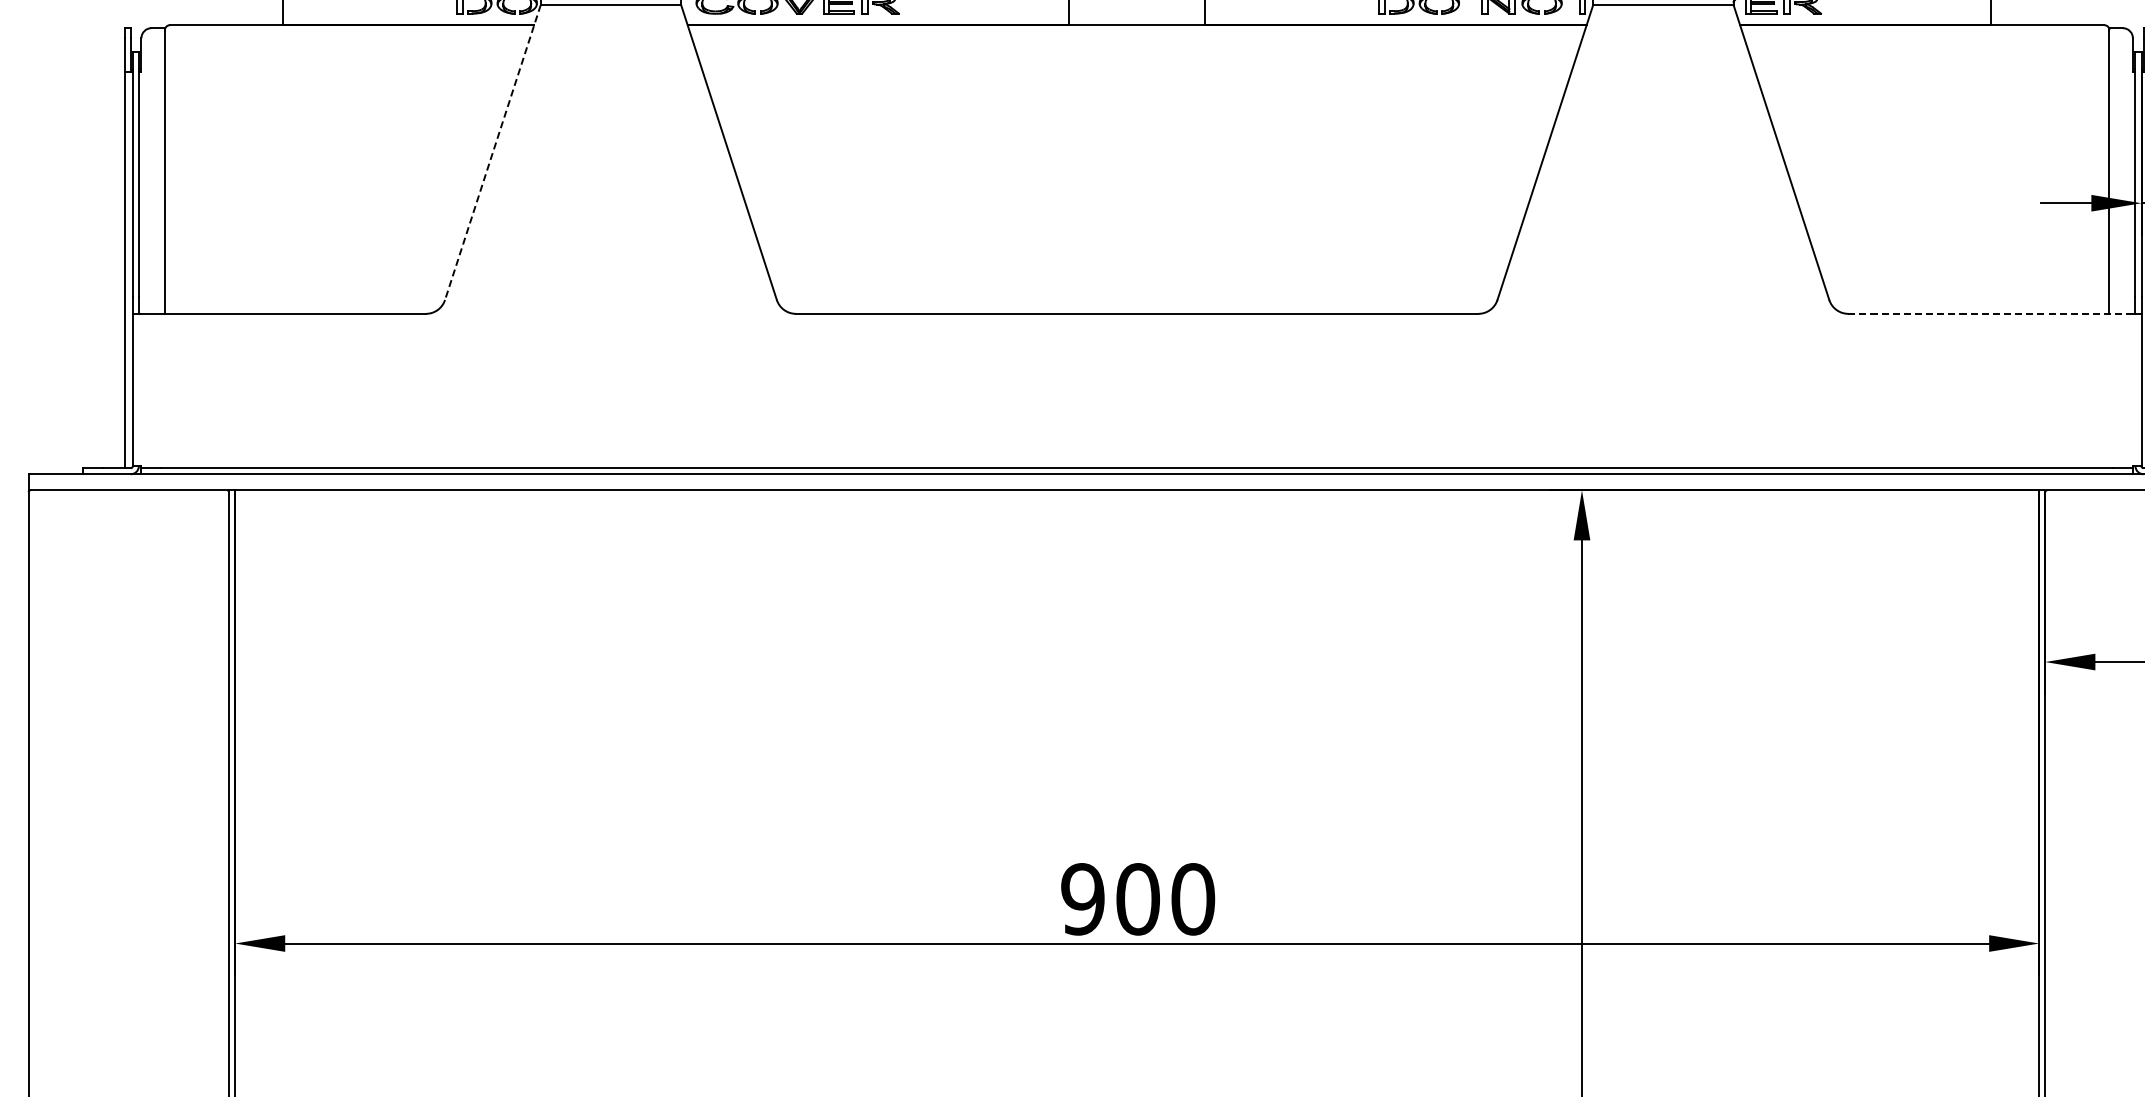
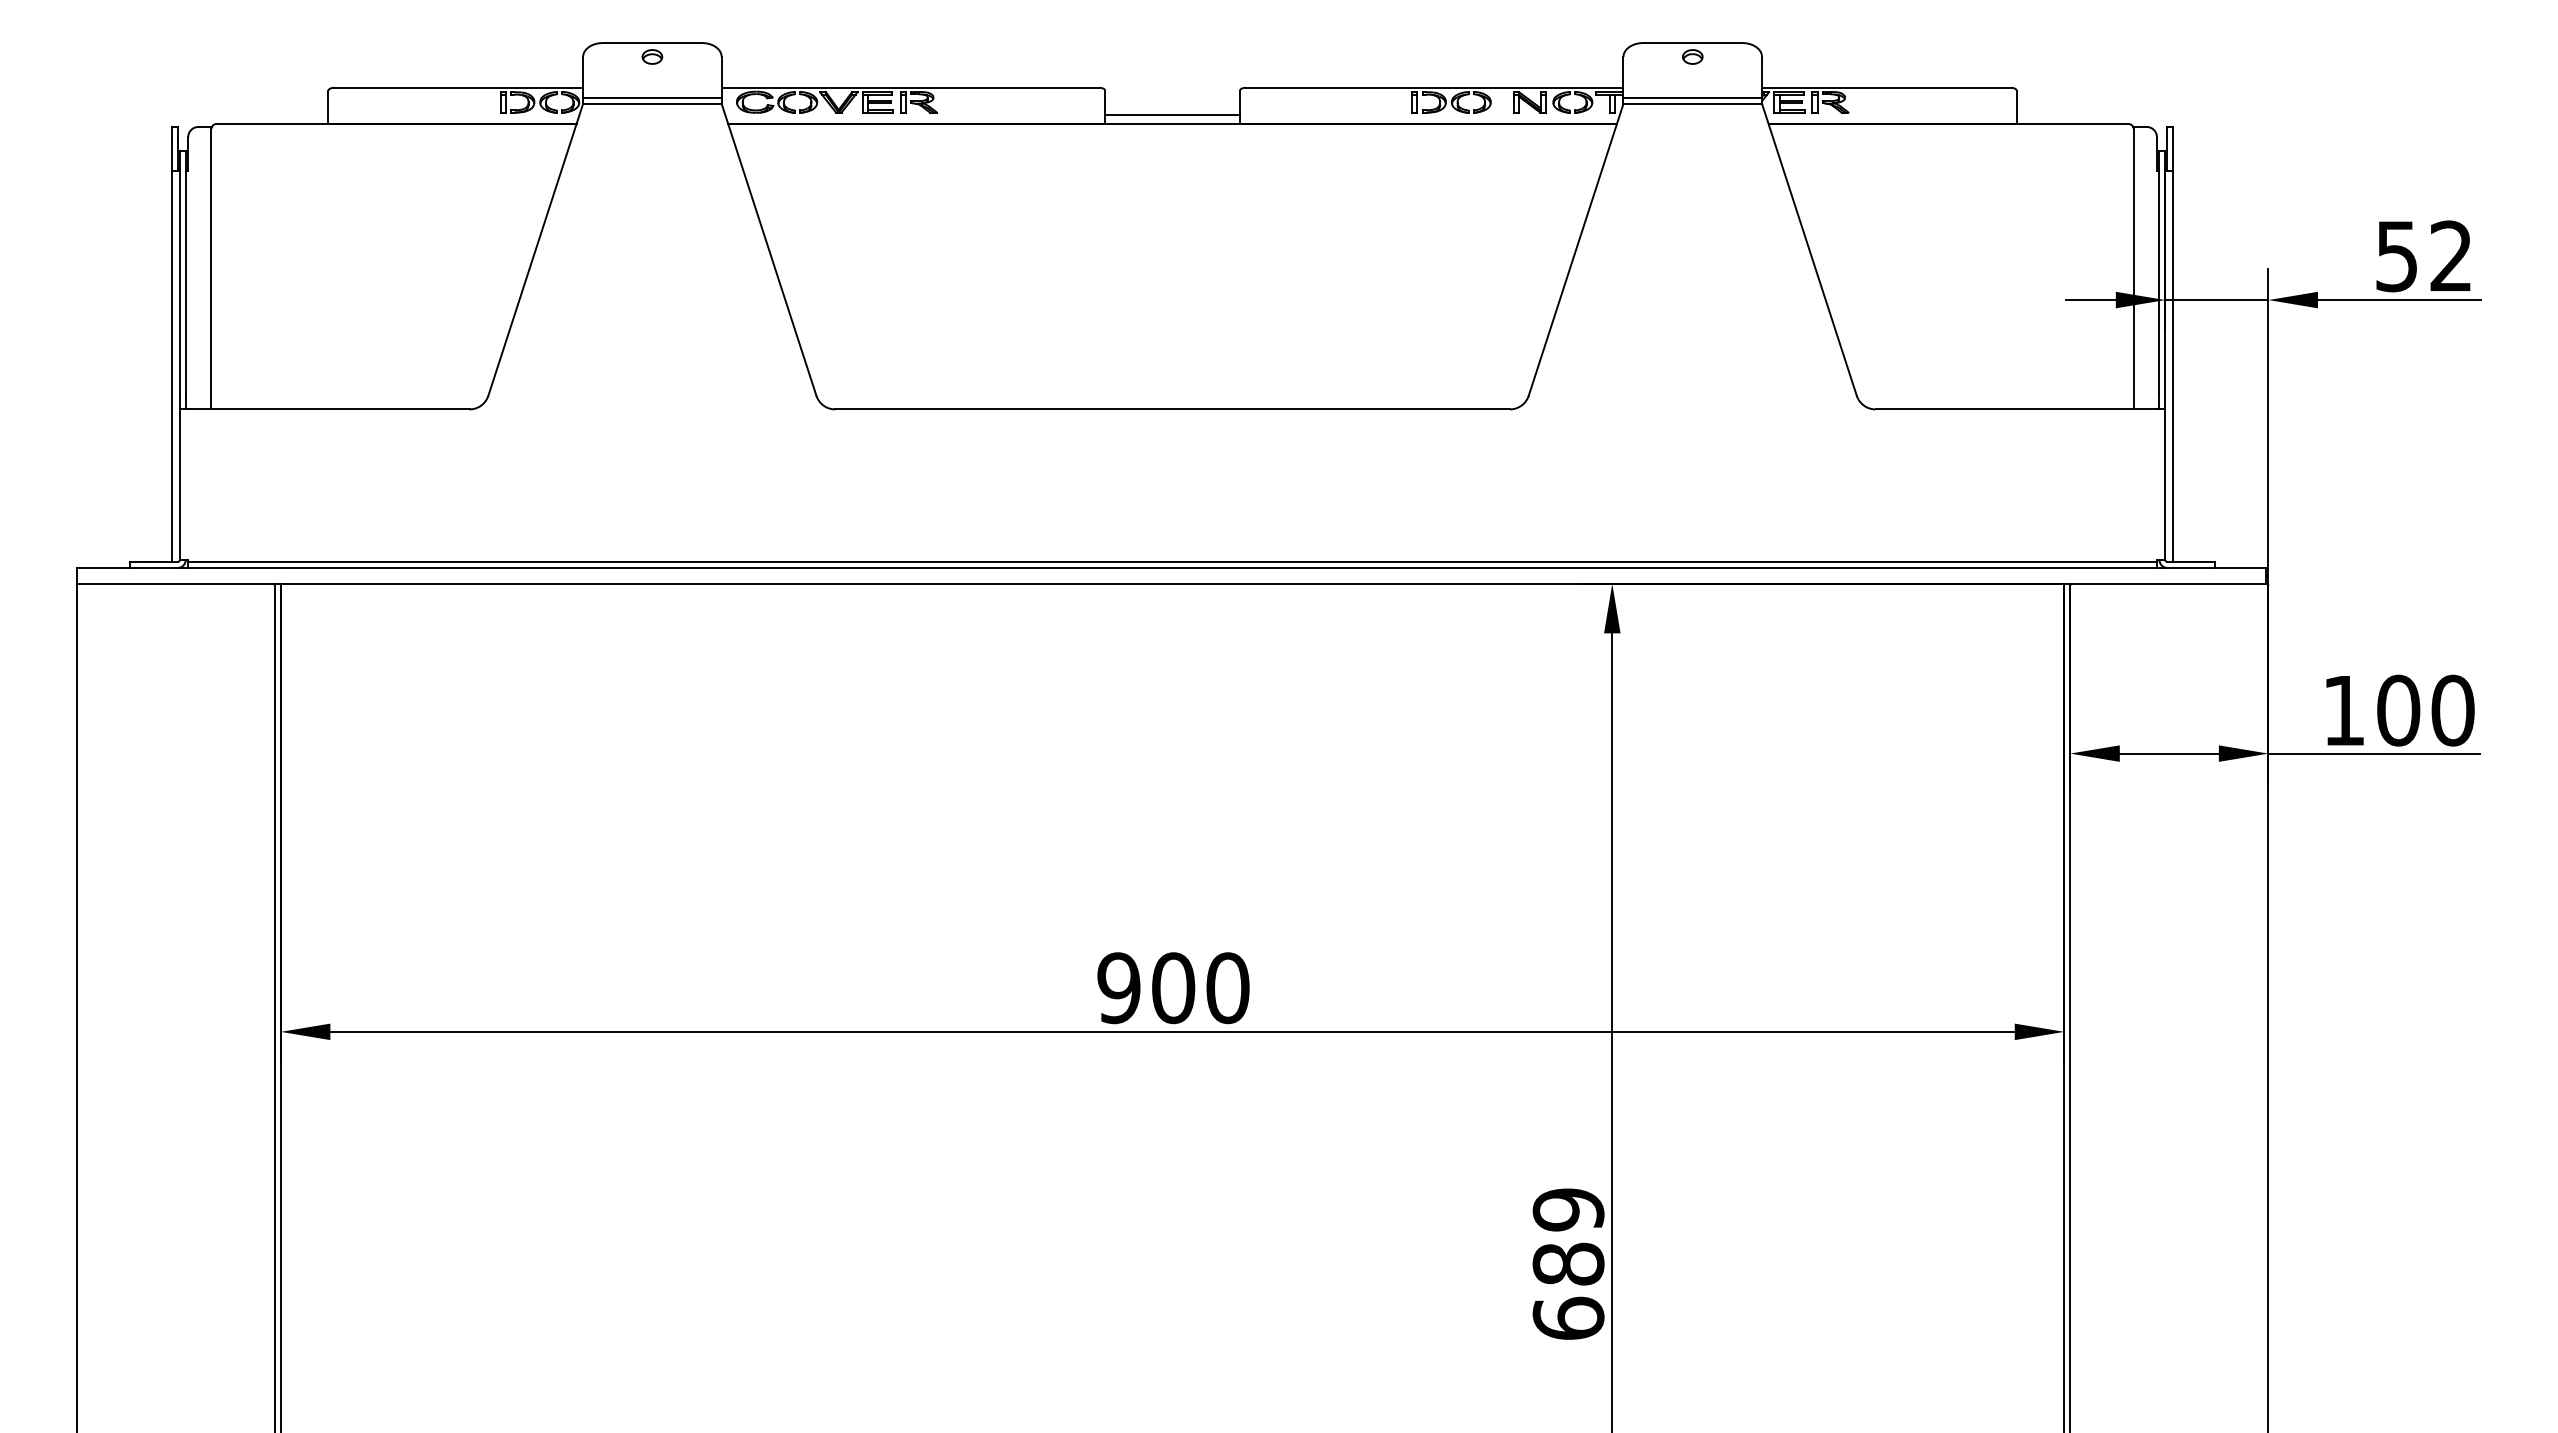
line: (1137, 16) -> (1172, 115), added
line: (492, 153) -> (535, 250), dashed -> solid
line: (1990, 313) -> (2016, 409), dashed -> solid

